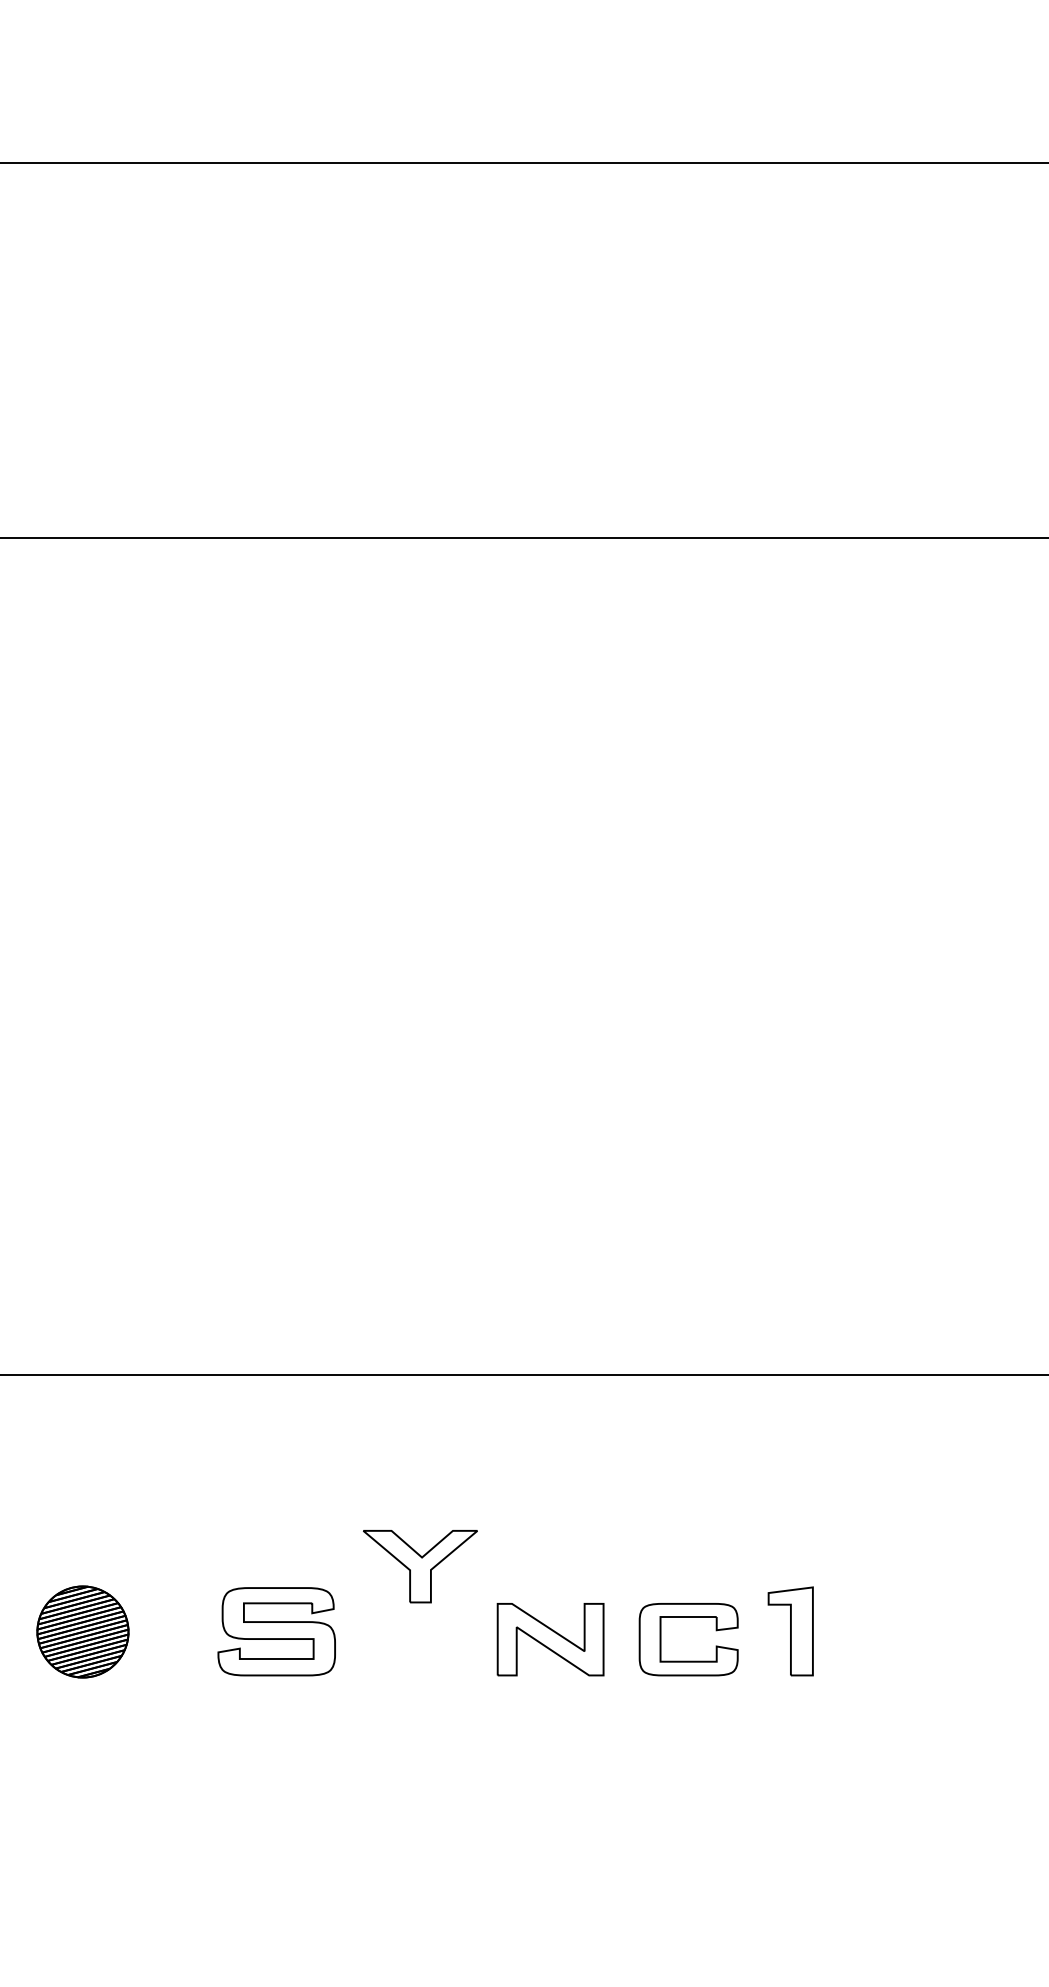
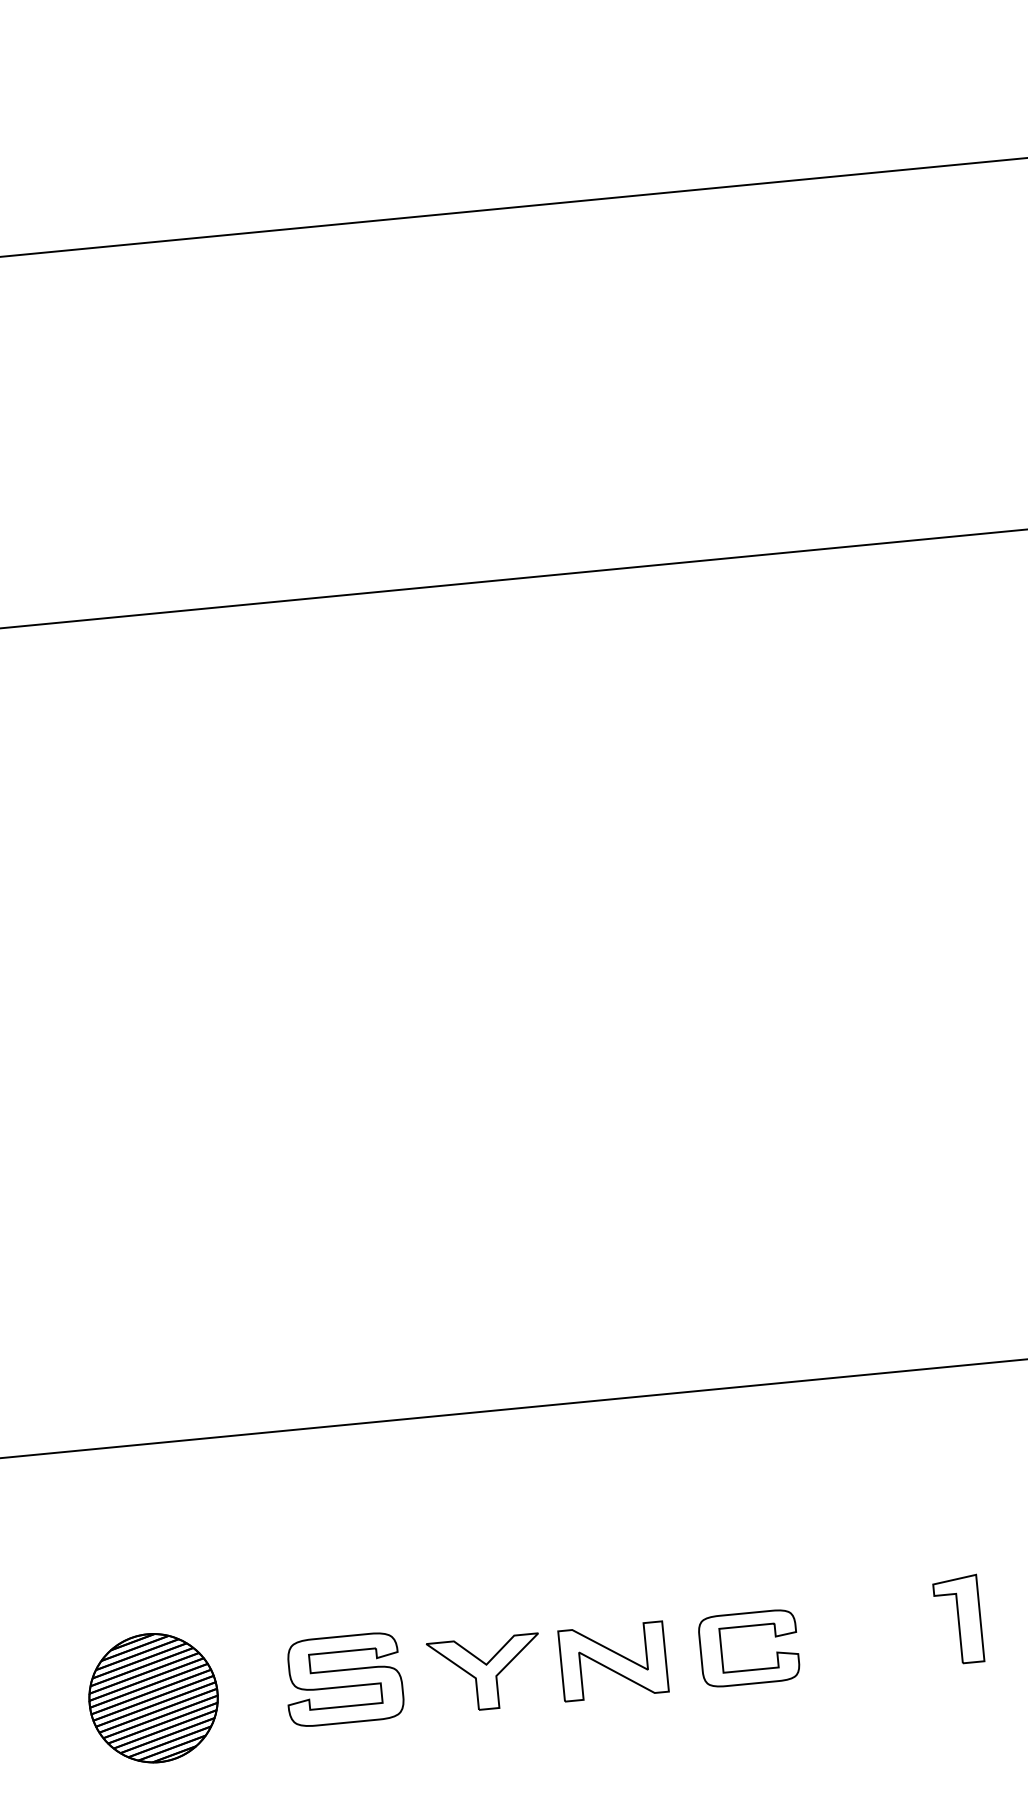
part: (420, 1566) -> (485, 1673), moved
part: (82, 1631) -> (153, 1697), size x1.43
part: (790, 1631) -> (958, 1620), moved

